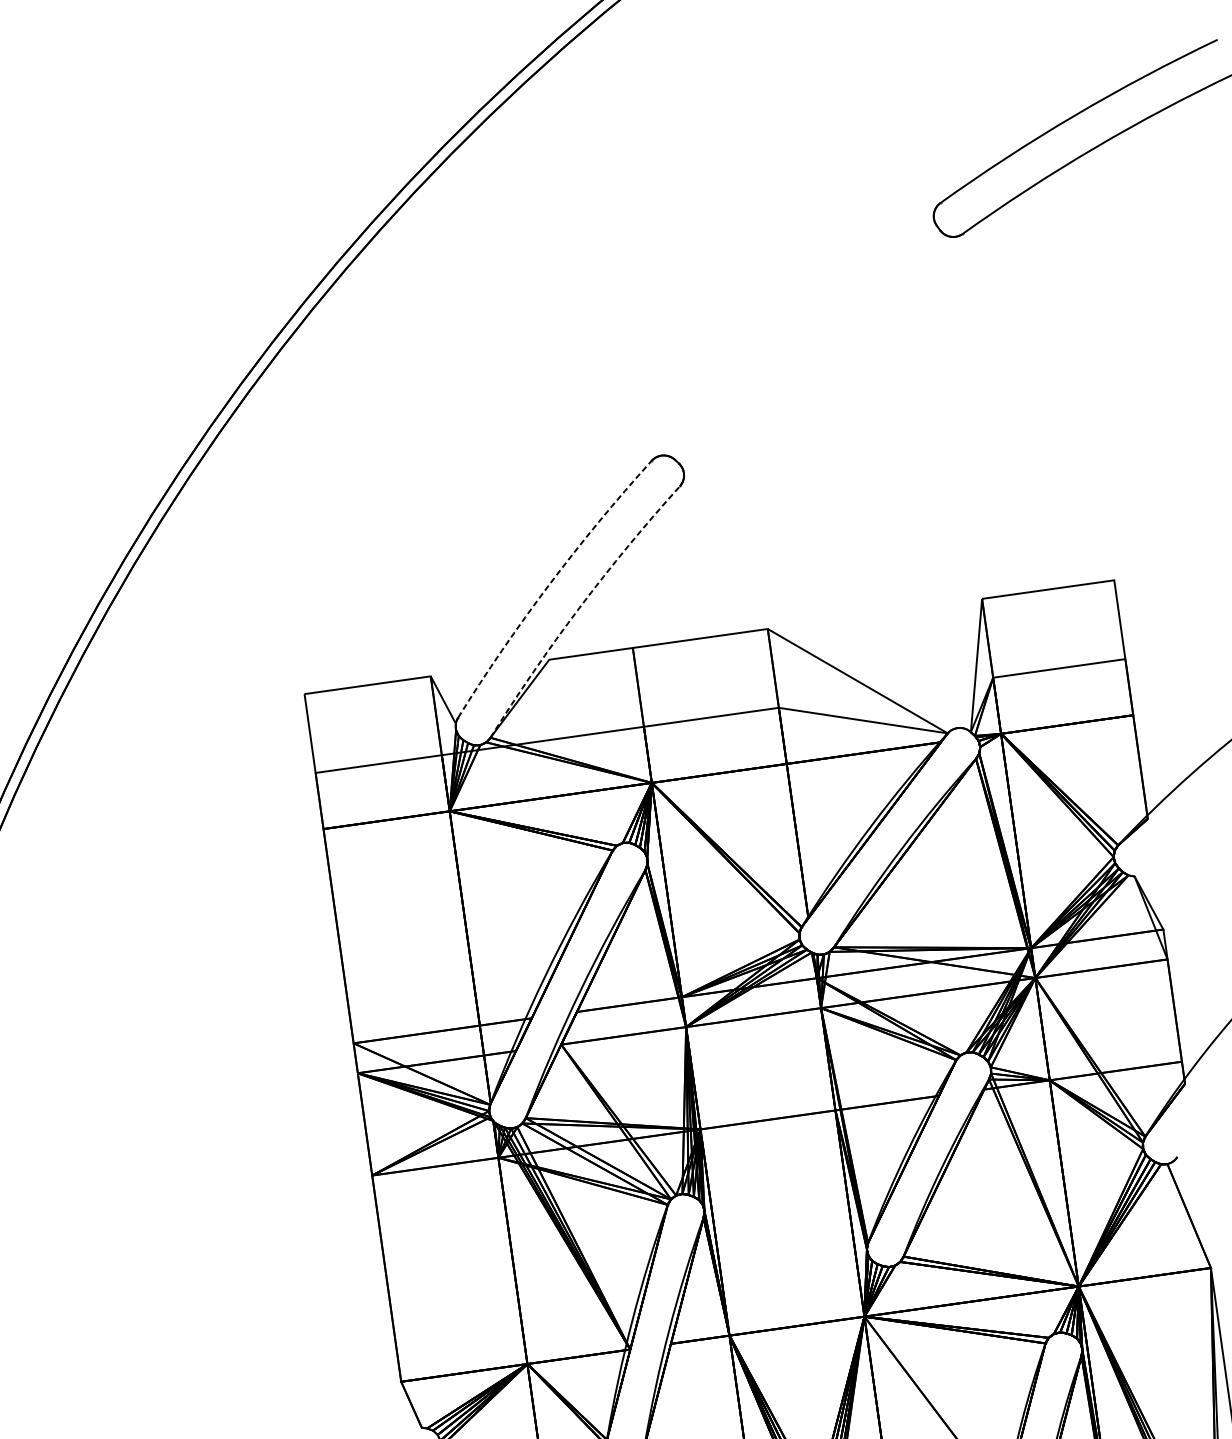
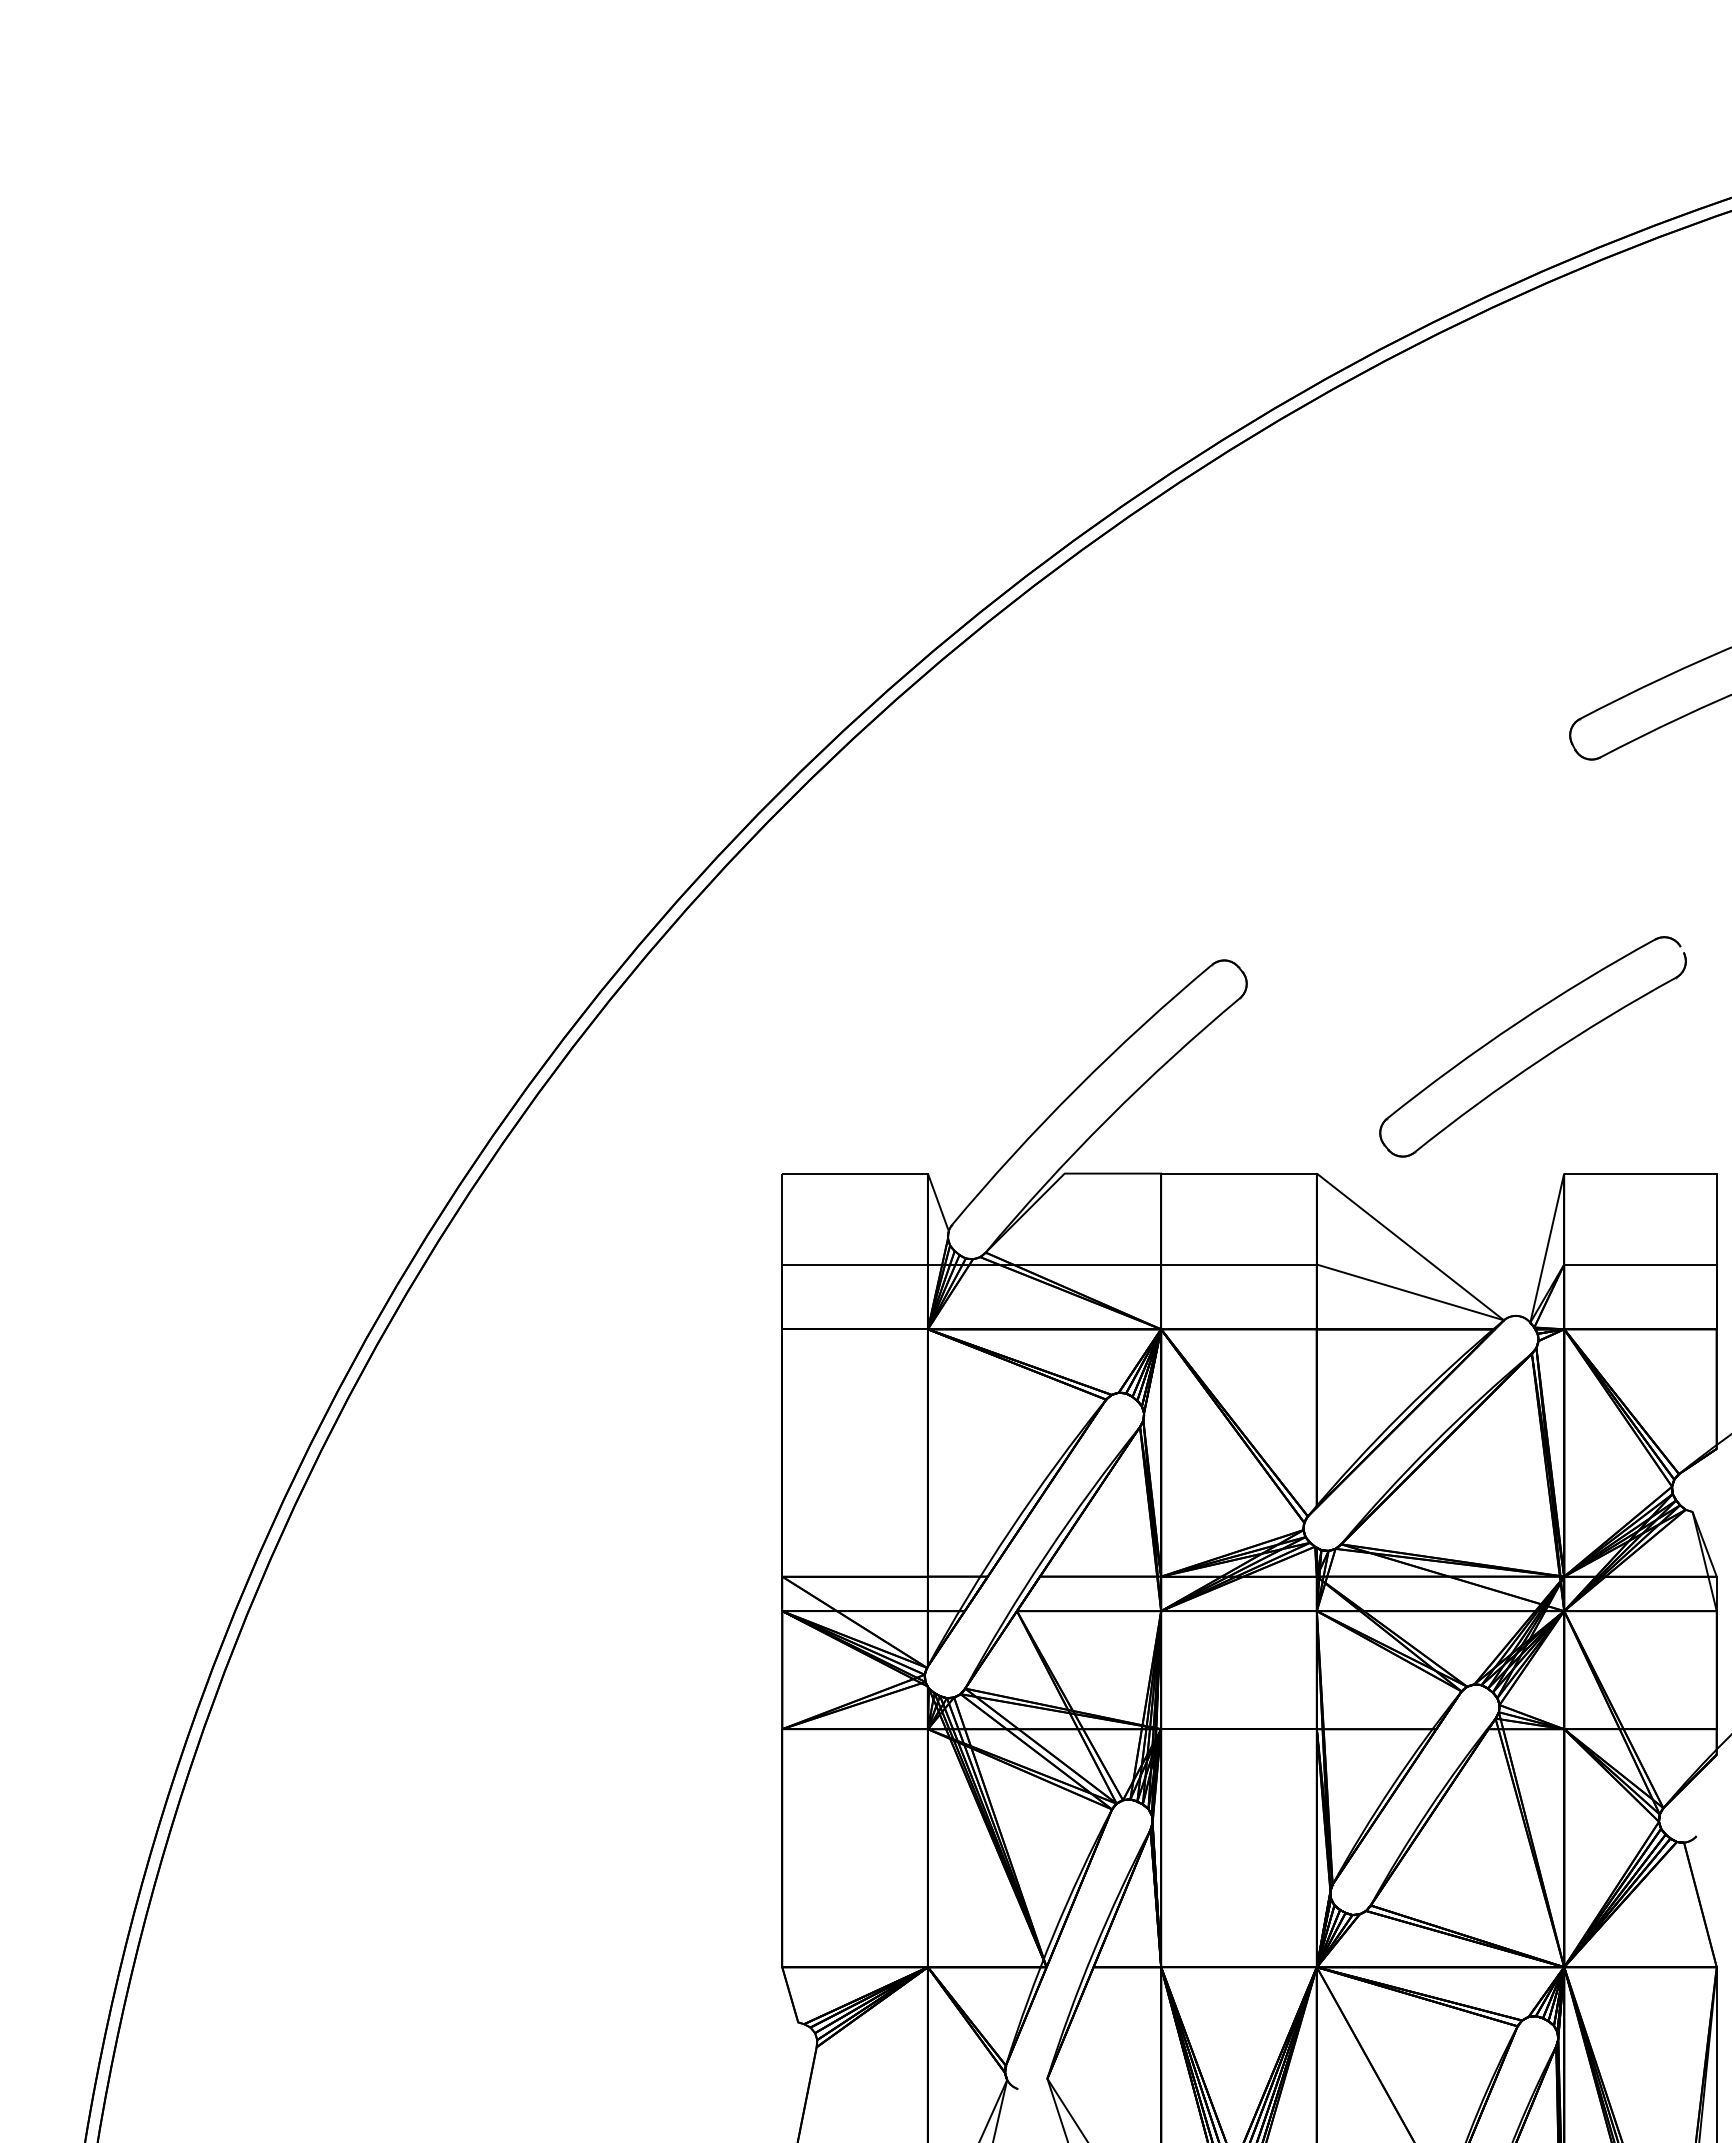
part: (947, 502) -> (1540, 1058), added
arc: (549, 584) -> (1076, 1088), dashed -> solid
arc: (579, 607) -> (1107, 1119), dashed -> solid

